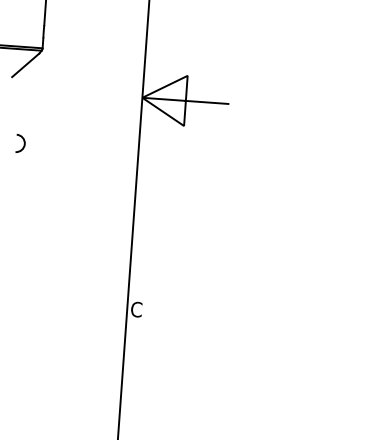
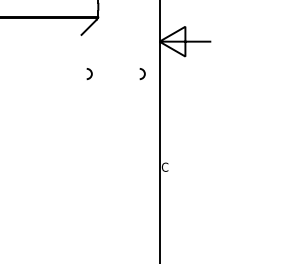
arc: (111, 147) -> (143, 72), added

